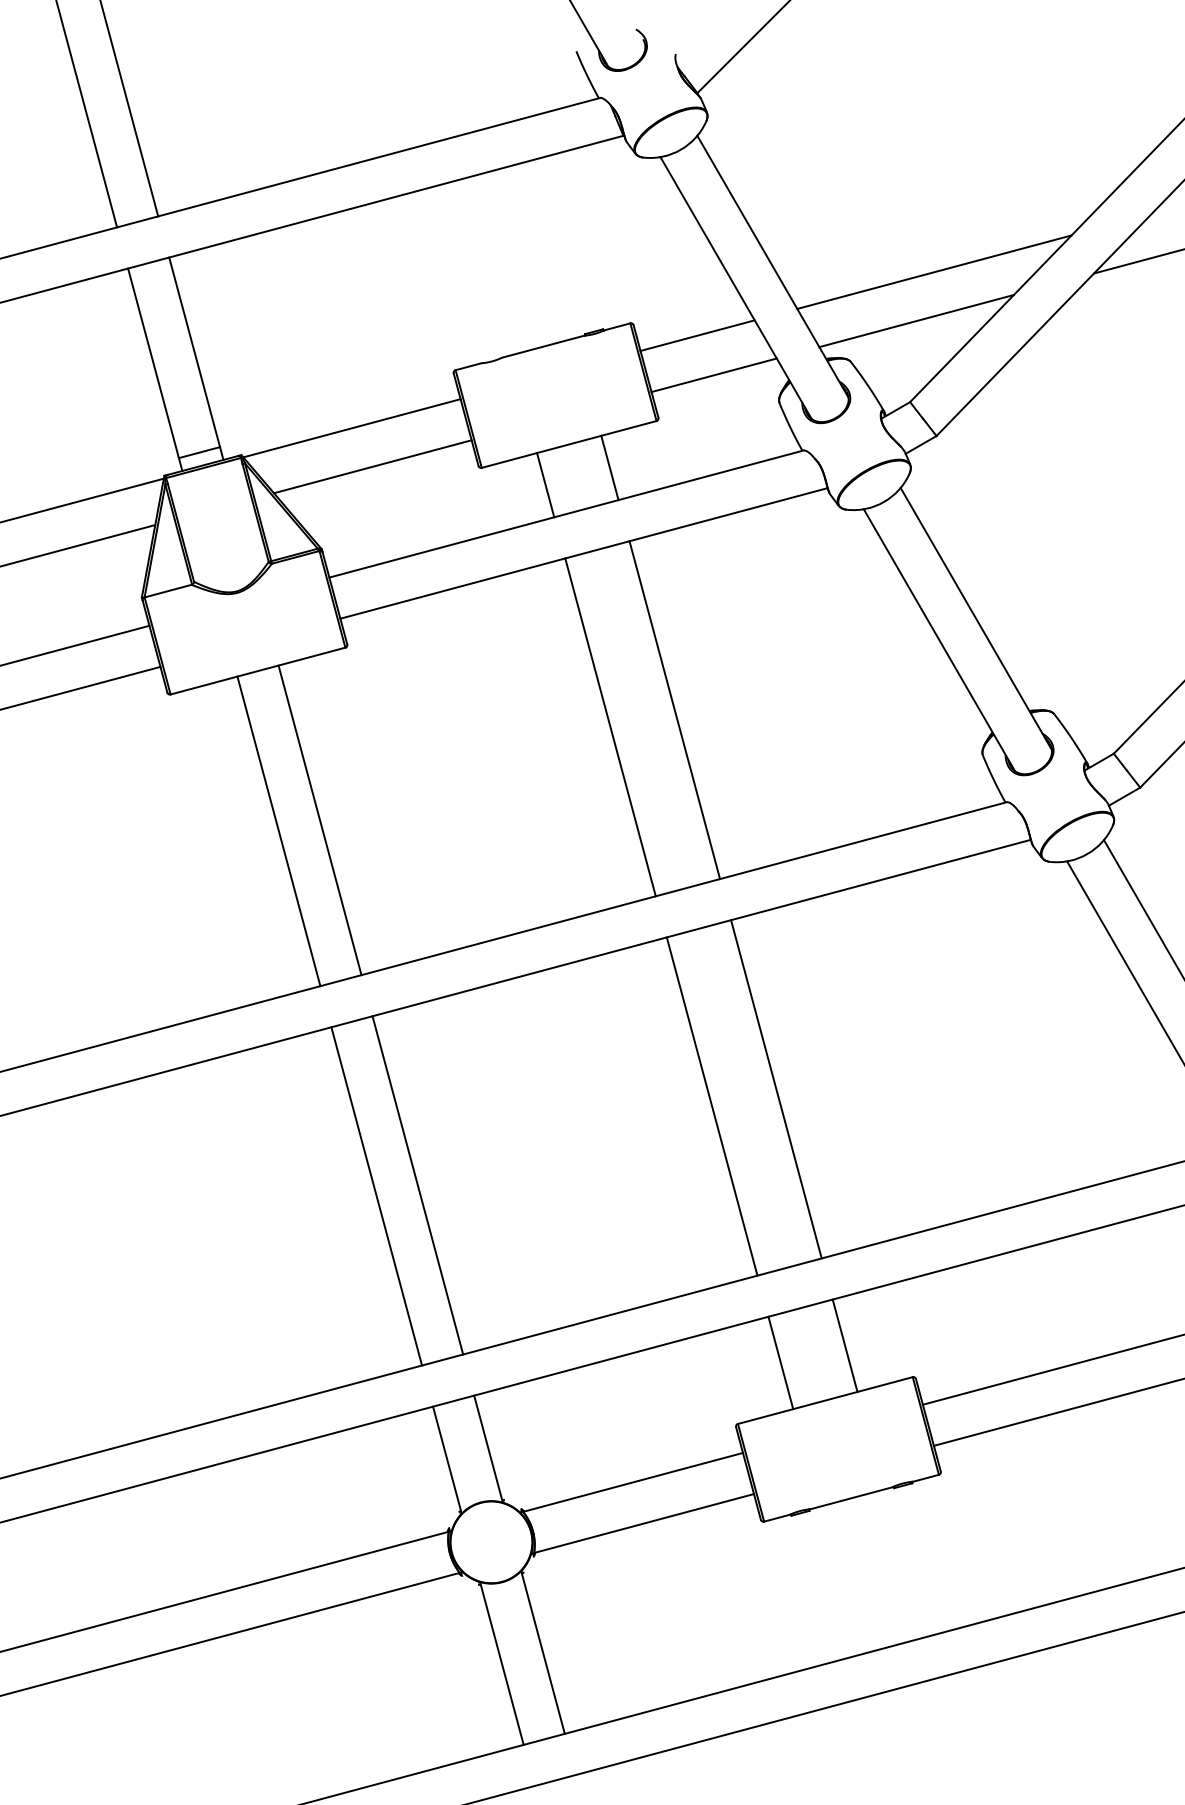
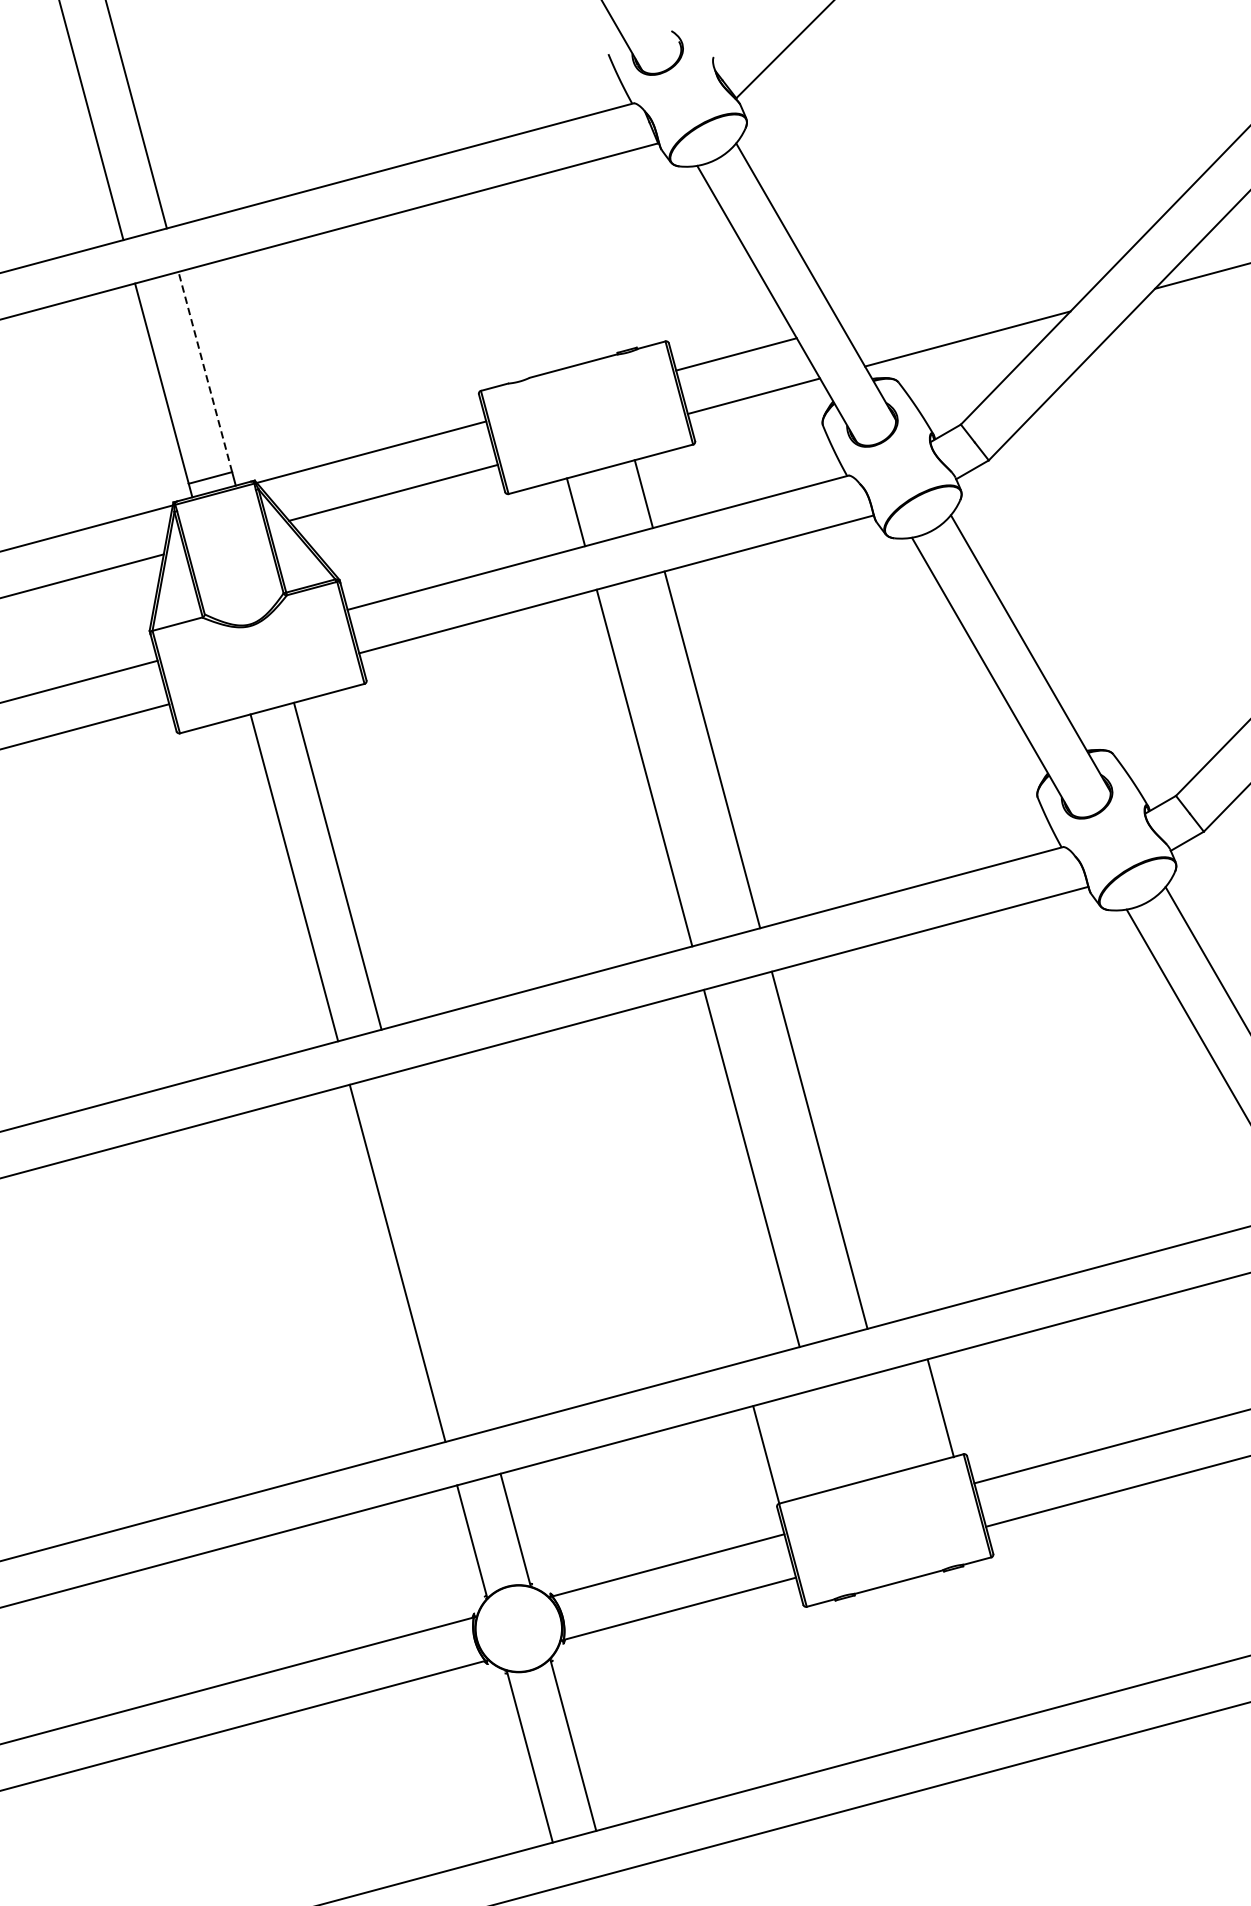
line: (934, 271) -> (986, 286), removed
line: (194, 351) -> (205, 371), solid -> dashed
line: (417, 1185) -> (440, 1251), removed
line: (844, 1345) -> (940, 1408), moved
line: (780, 1362) -> (765, 1454), moved

